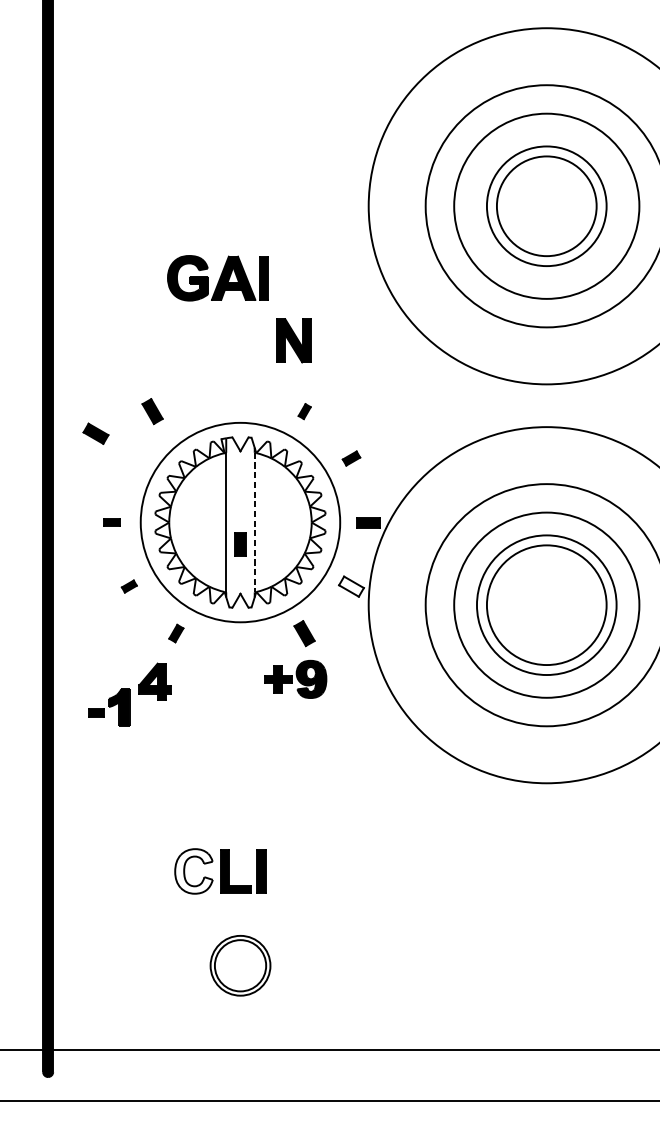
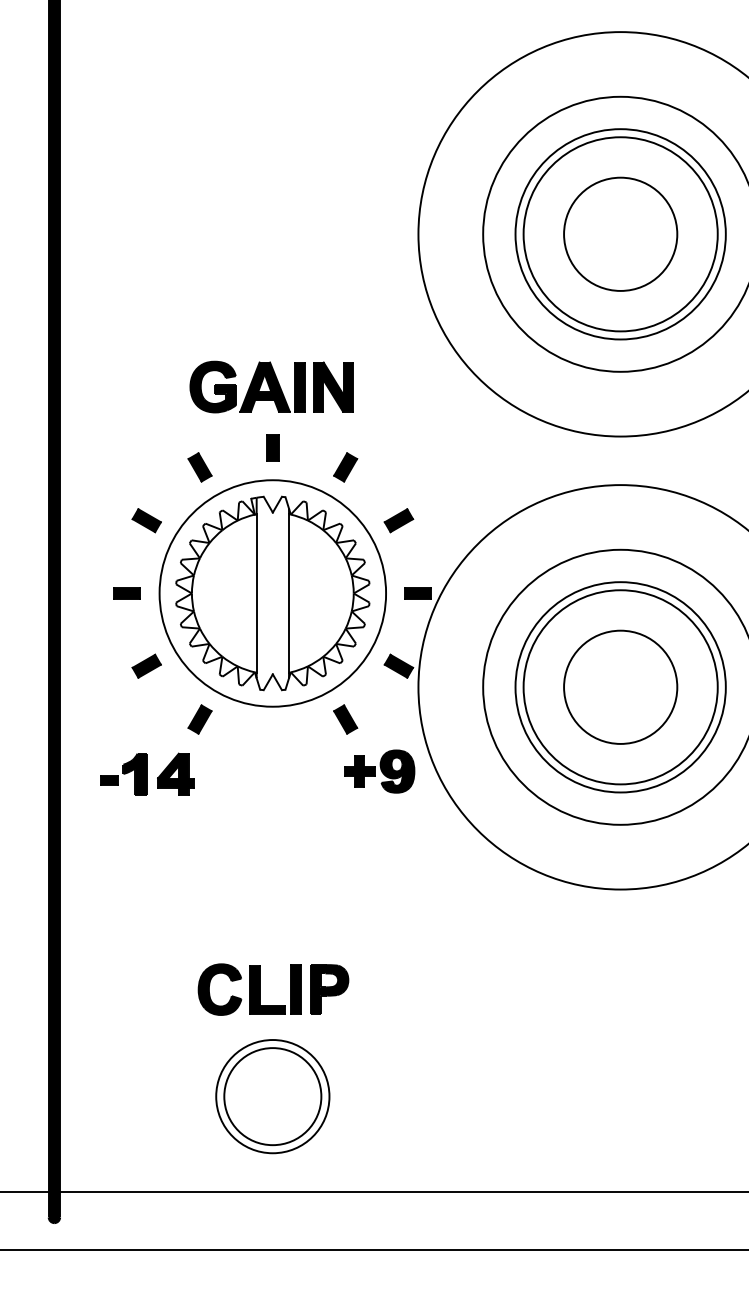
circle: (546, 206) -> (620, 234), size x1.43
part: (218, 277) -> (247, 386), moved
part: (152, 411) -> (199, 467), moved
part: (304, 411) -> (345, 467), size x1.67
part: (95, 433) -> (146, 520), moved
part: (351, 458) -> (398, 520), size x1.43
part: (111, 522) -> (126, 593), size x1.43
line: (255, 522) -> (289, 593), dashed -> solid
part: (240, 543) -> (272, 447), moved
part: (129, 585) -> (146, 665), size x1.67
fill: (351, 585) -> (398, 665), added
circle: (546, 604) -> (620, 686), size x0.71
circle: (546, 605) -> (620, 687), size x1.43
part: (175, 633) -> (199, 719), size x1.43
part: (295, 679) -> (379, 771), moved
part: (108, 707) -> (123, 774), moved
fill: (193, 871) -> (219, 989), added
part: (290, 871) -> (329, 989), added
part: (240, 965) -> (272, 1096), size x1.67

